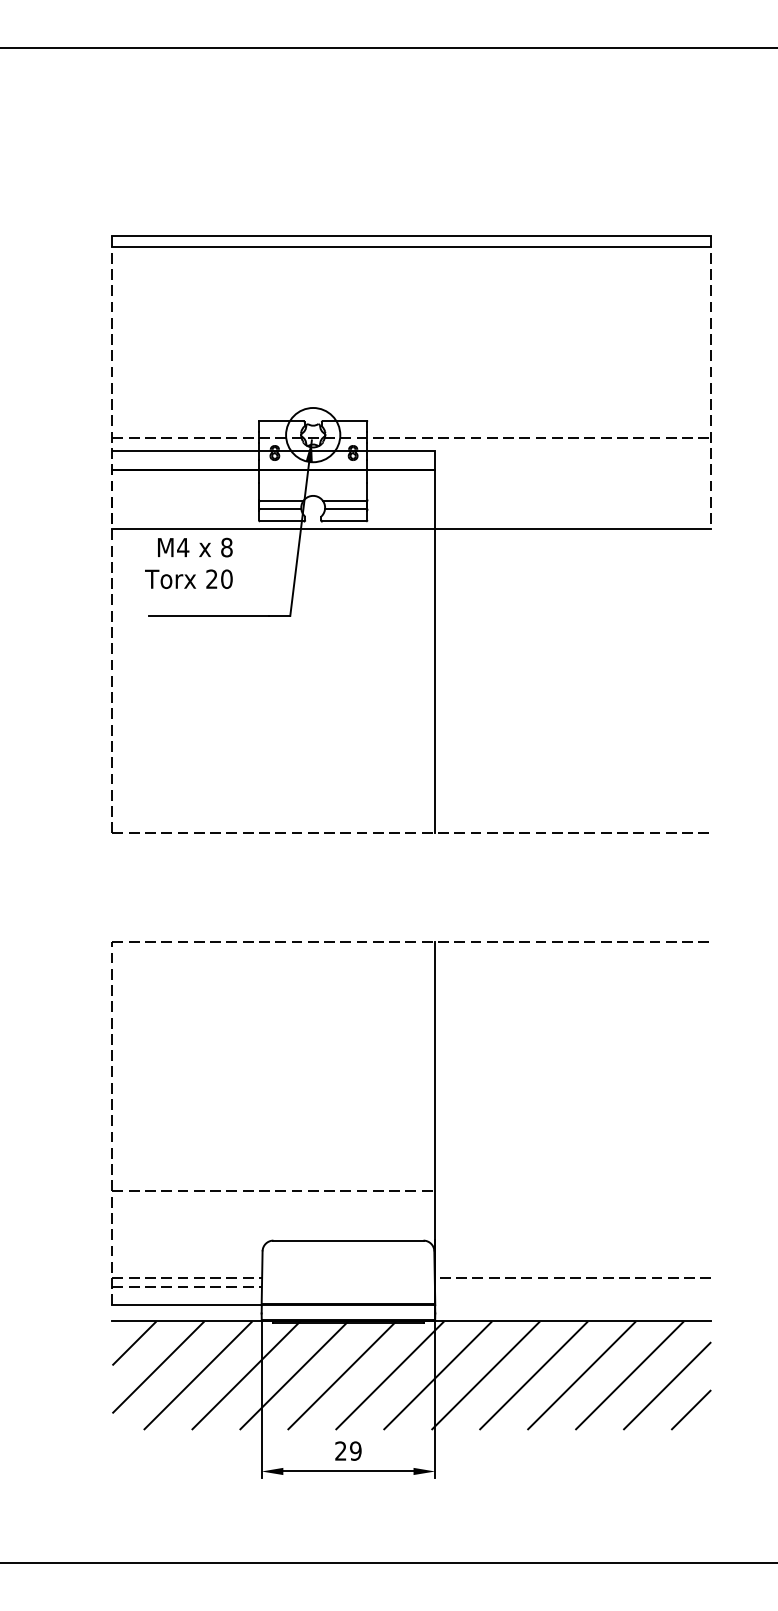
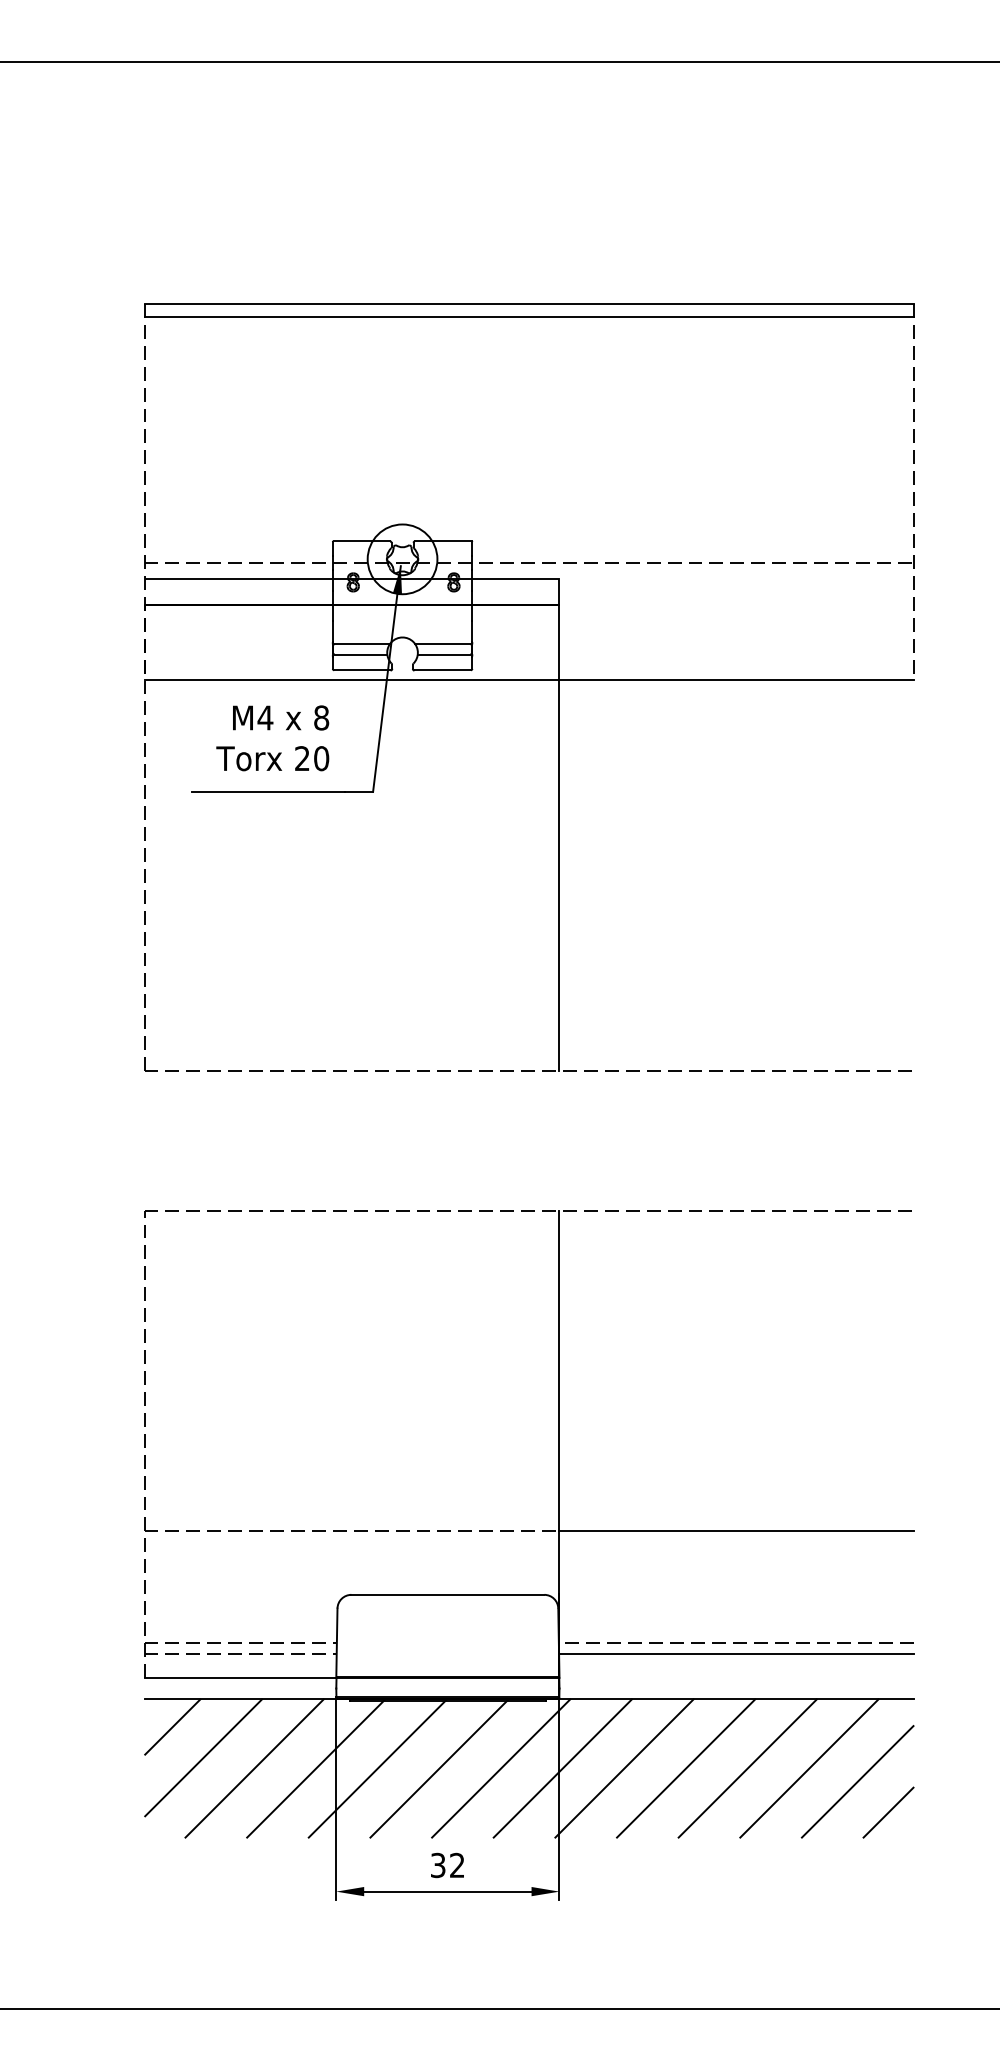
text: (188, 563) -> (272, 738), moved
line: (572, 1191) -> (736, 1531), added
line: (572, 1287) -> (736, 1654), added
text: (348, 1451) -> (447, 1865), 29 -> 32

